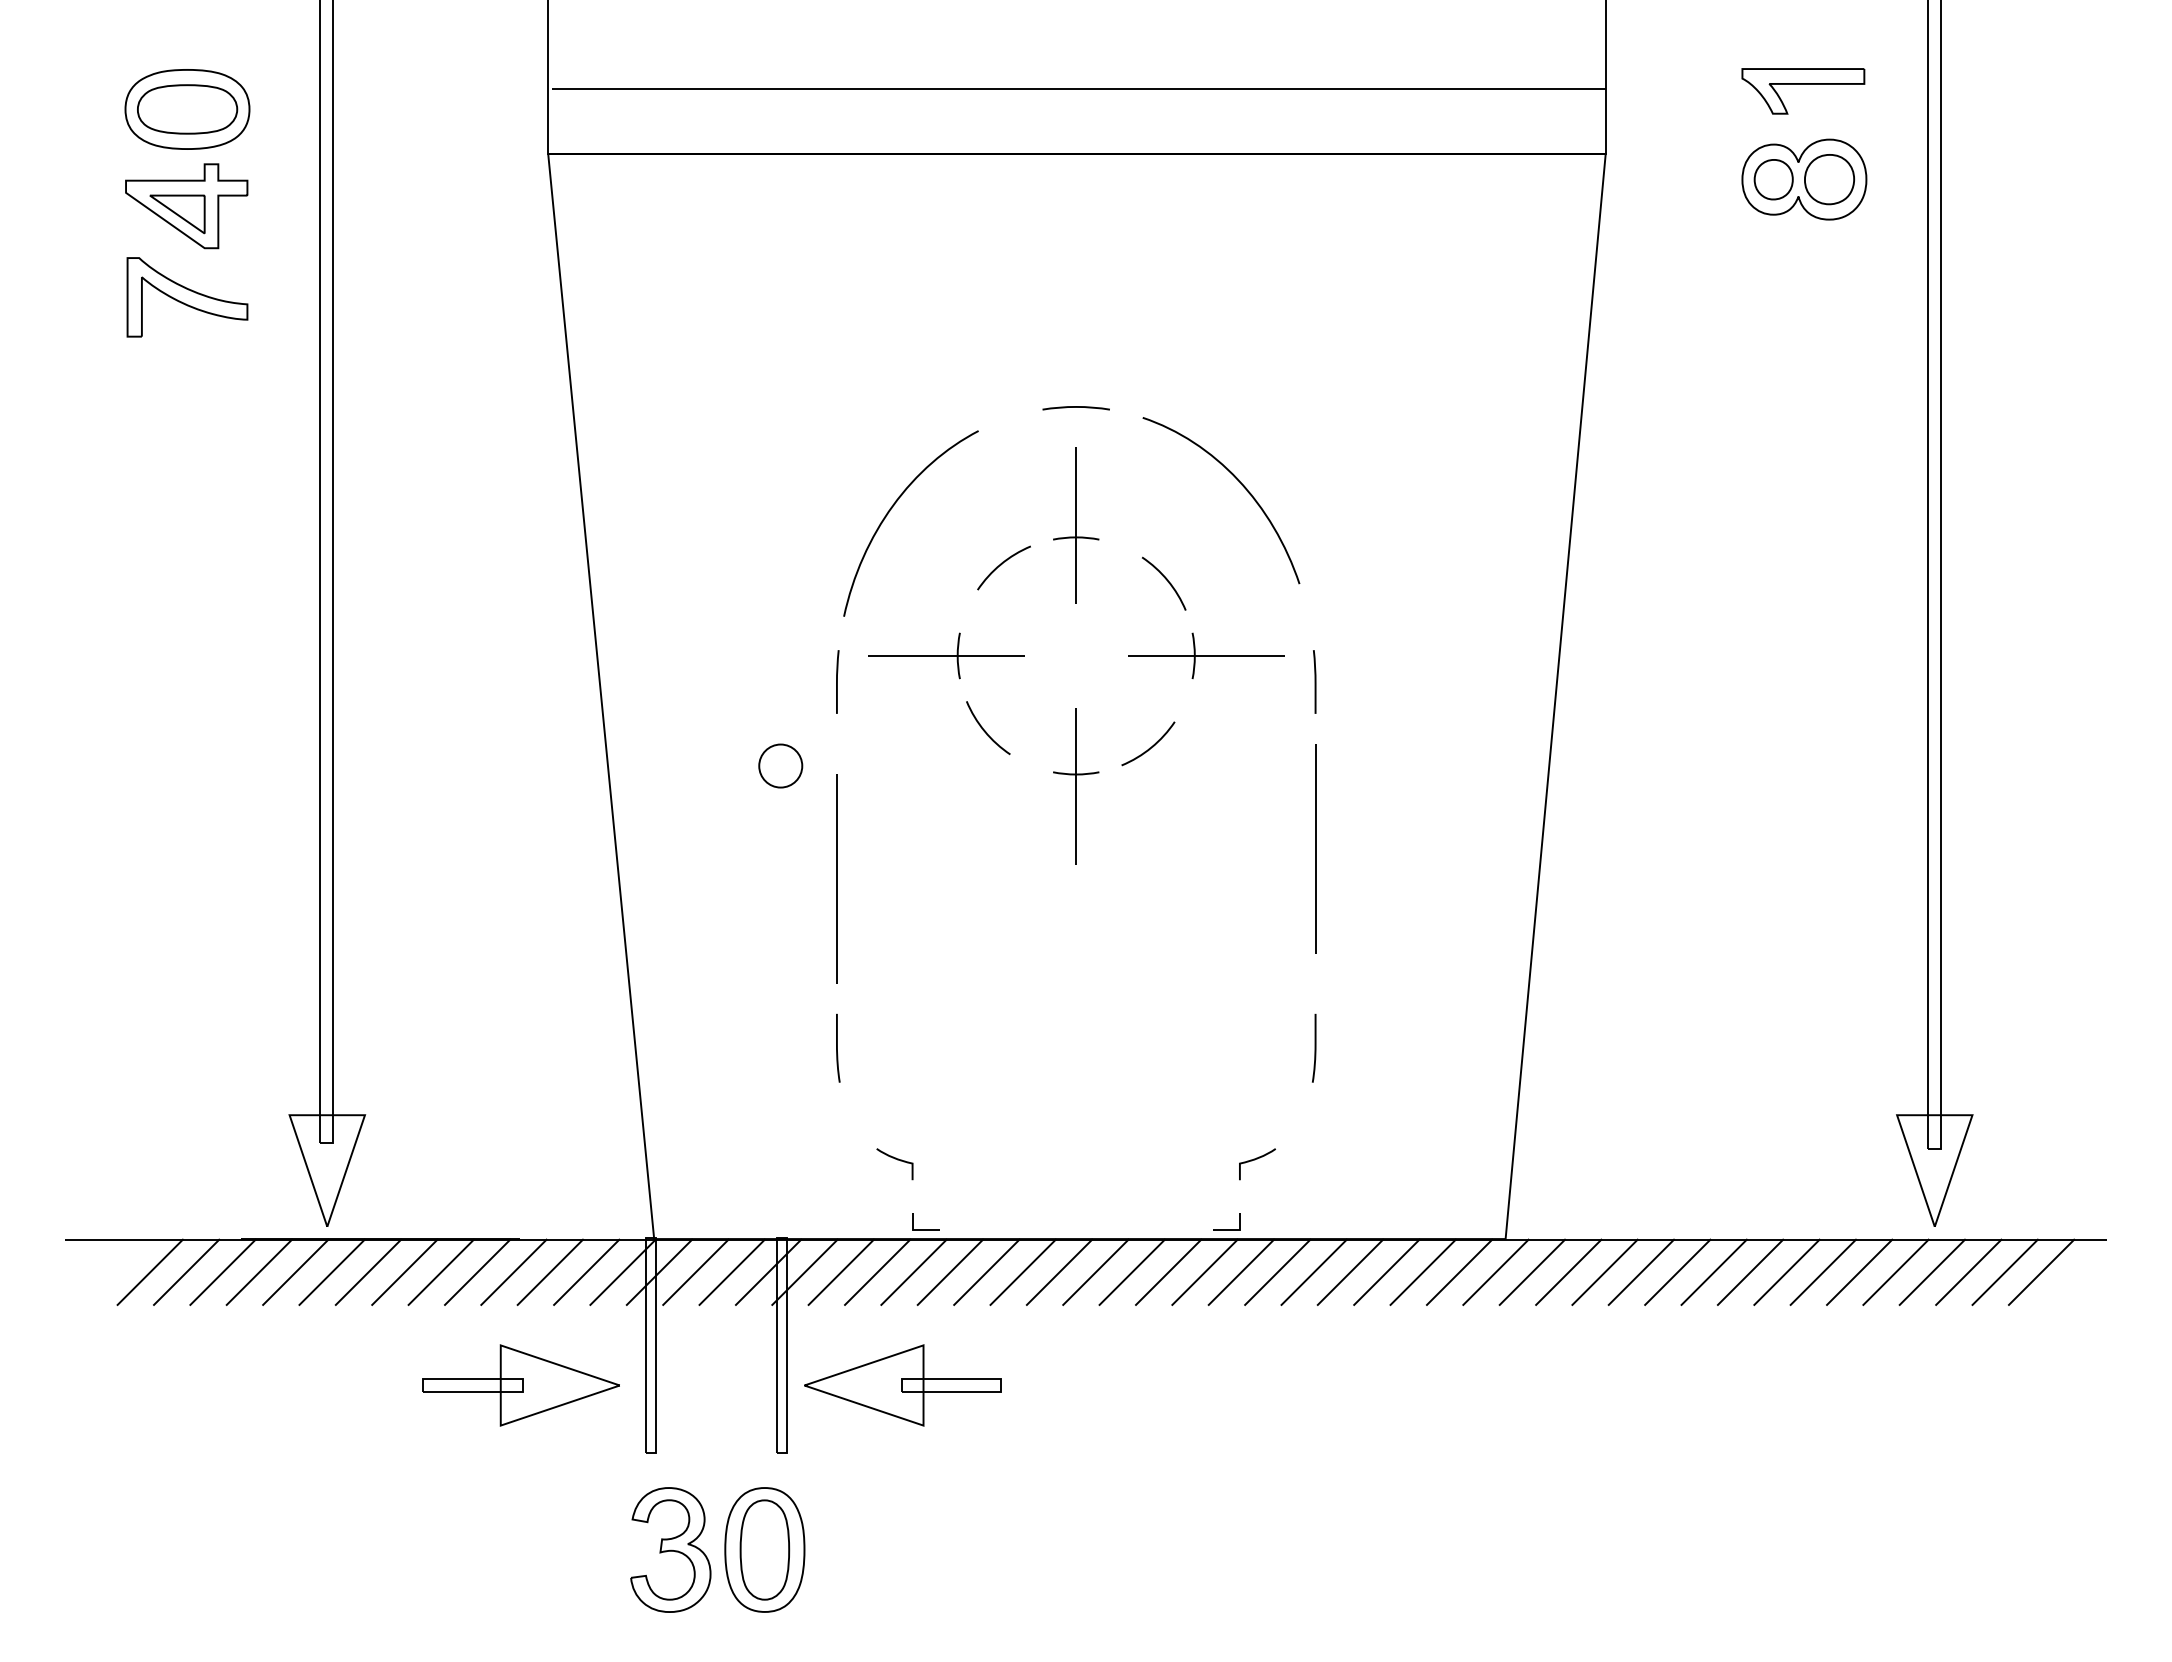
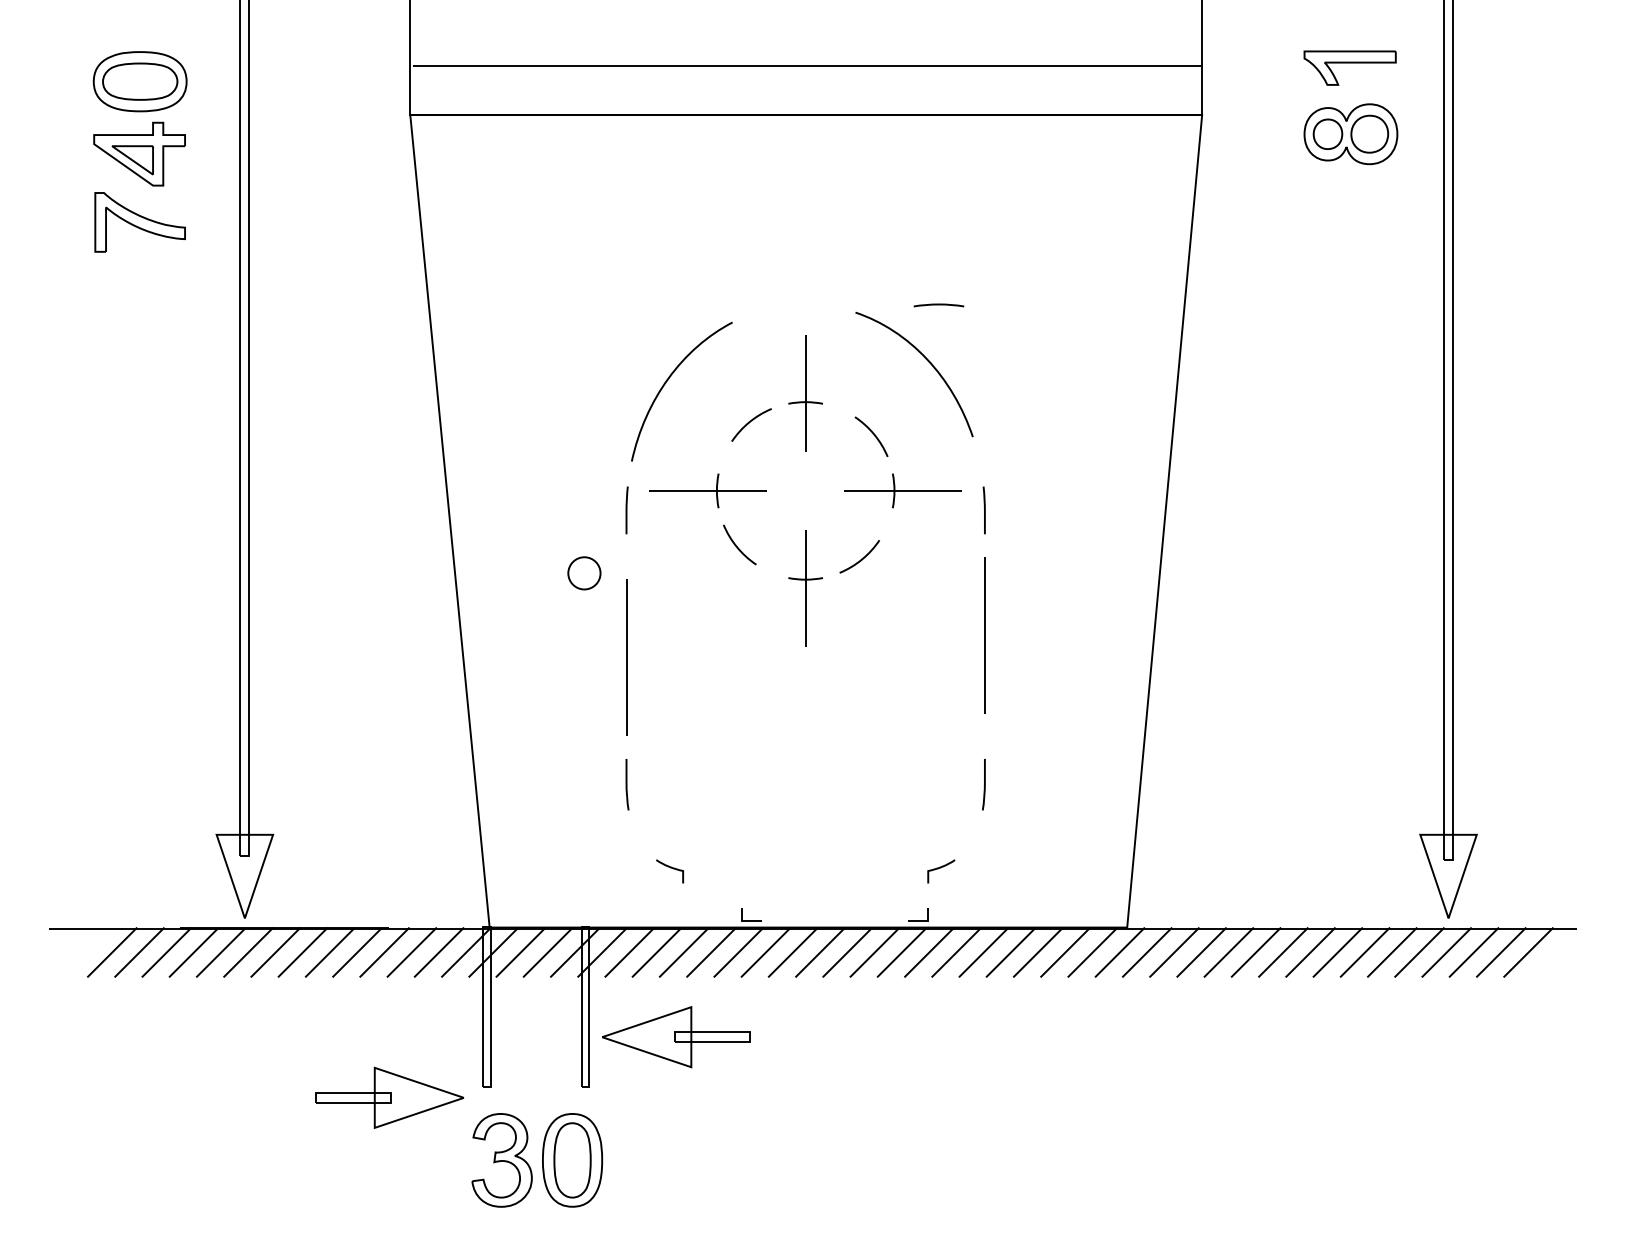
curve: (1075, 407) -> (938, 304), moved
curve: (925, 1229) -> (751, 920), moved
part: (520, 1385) -> (389, 1097), moved

